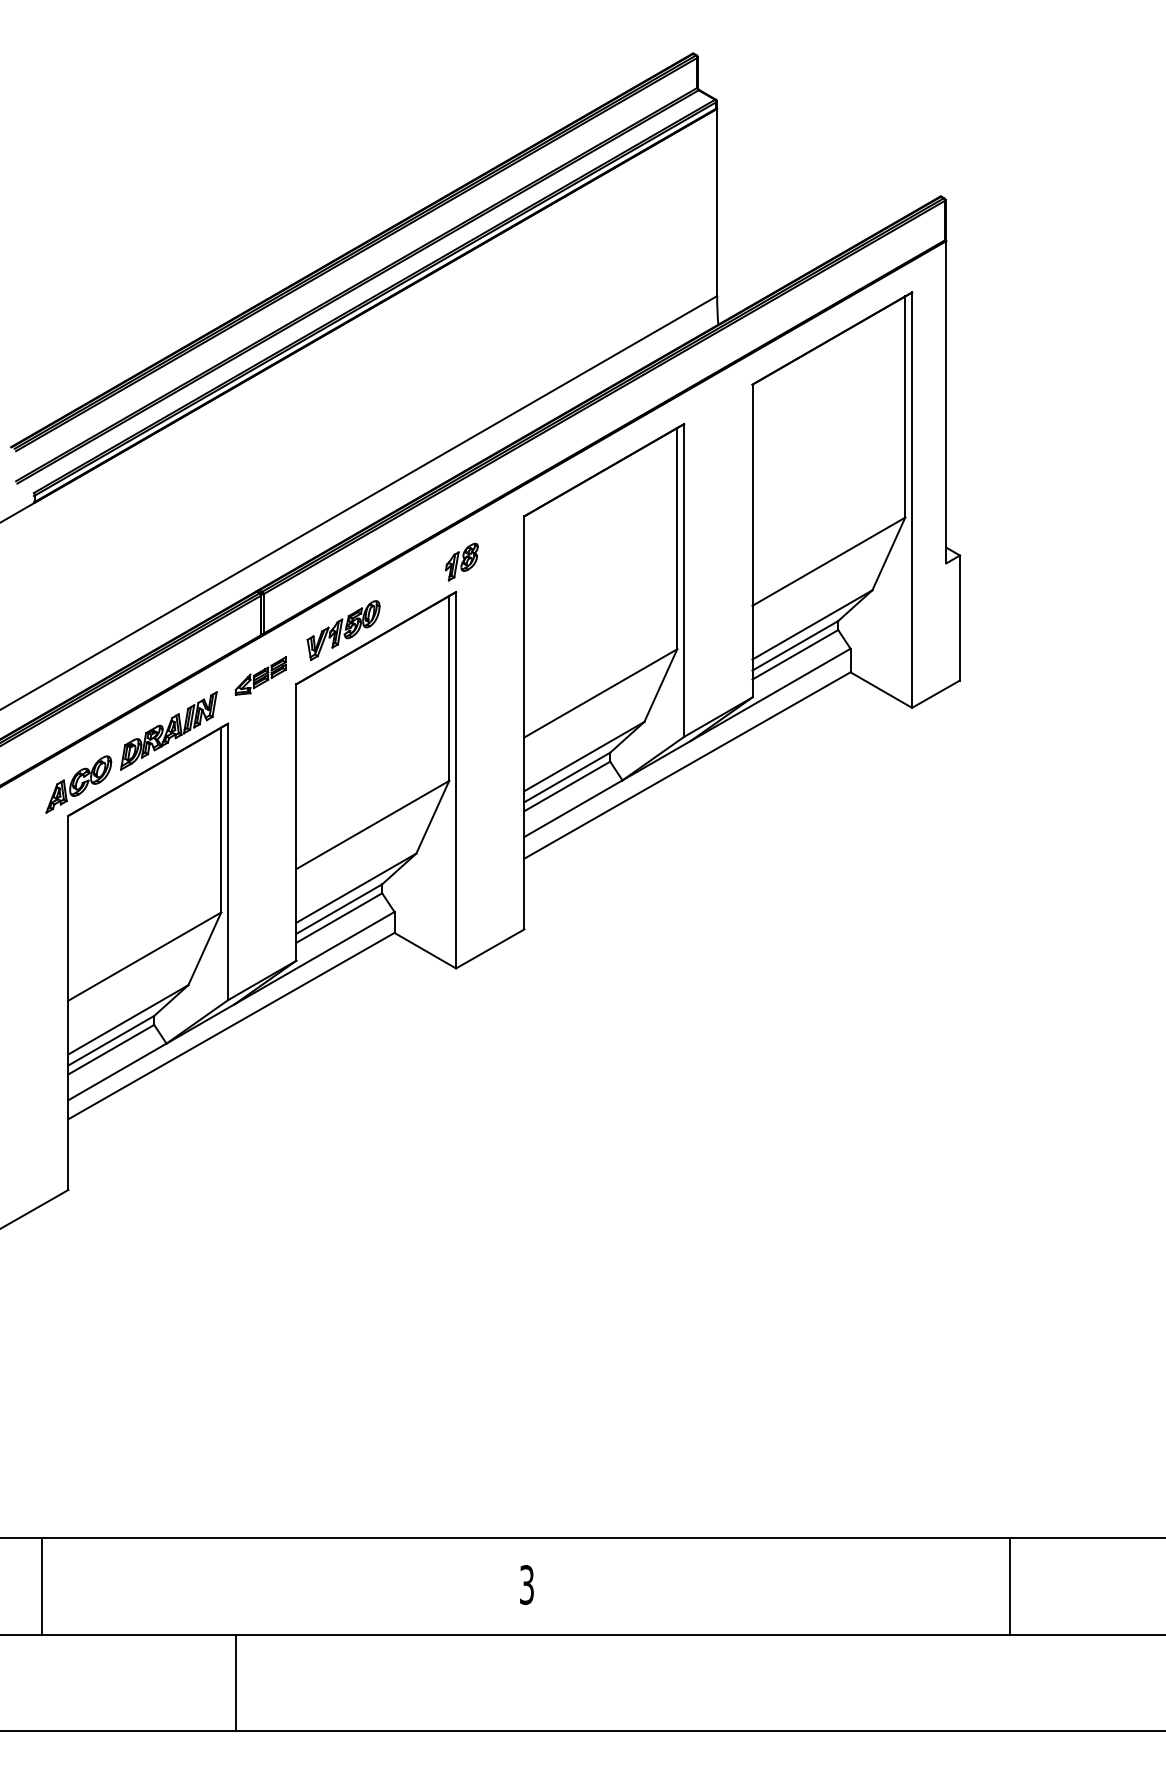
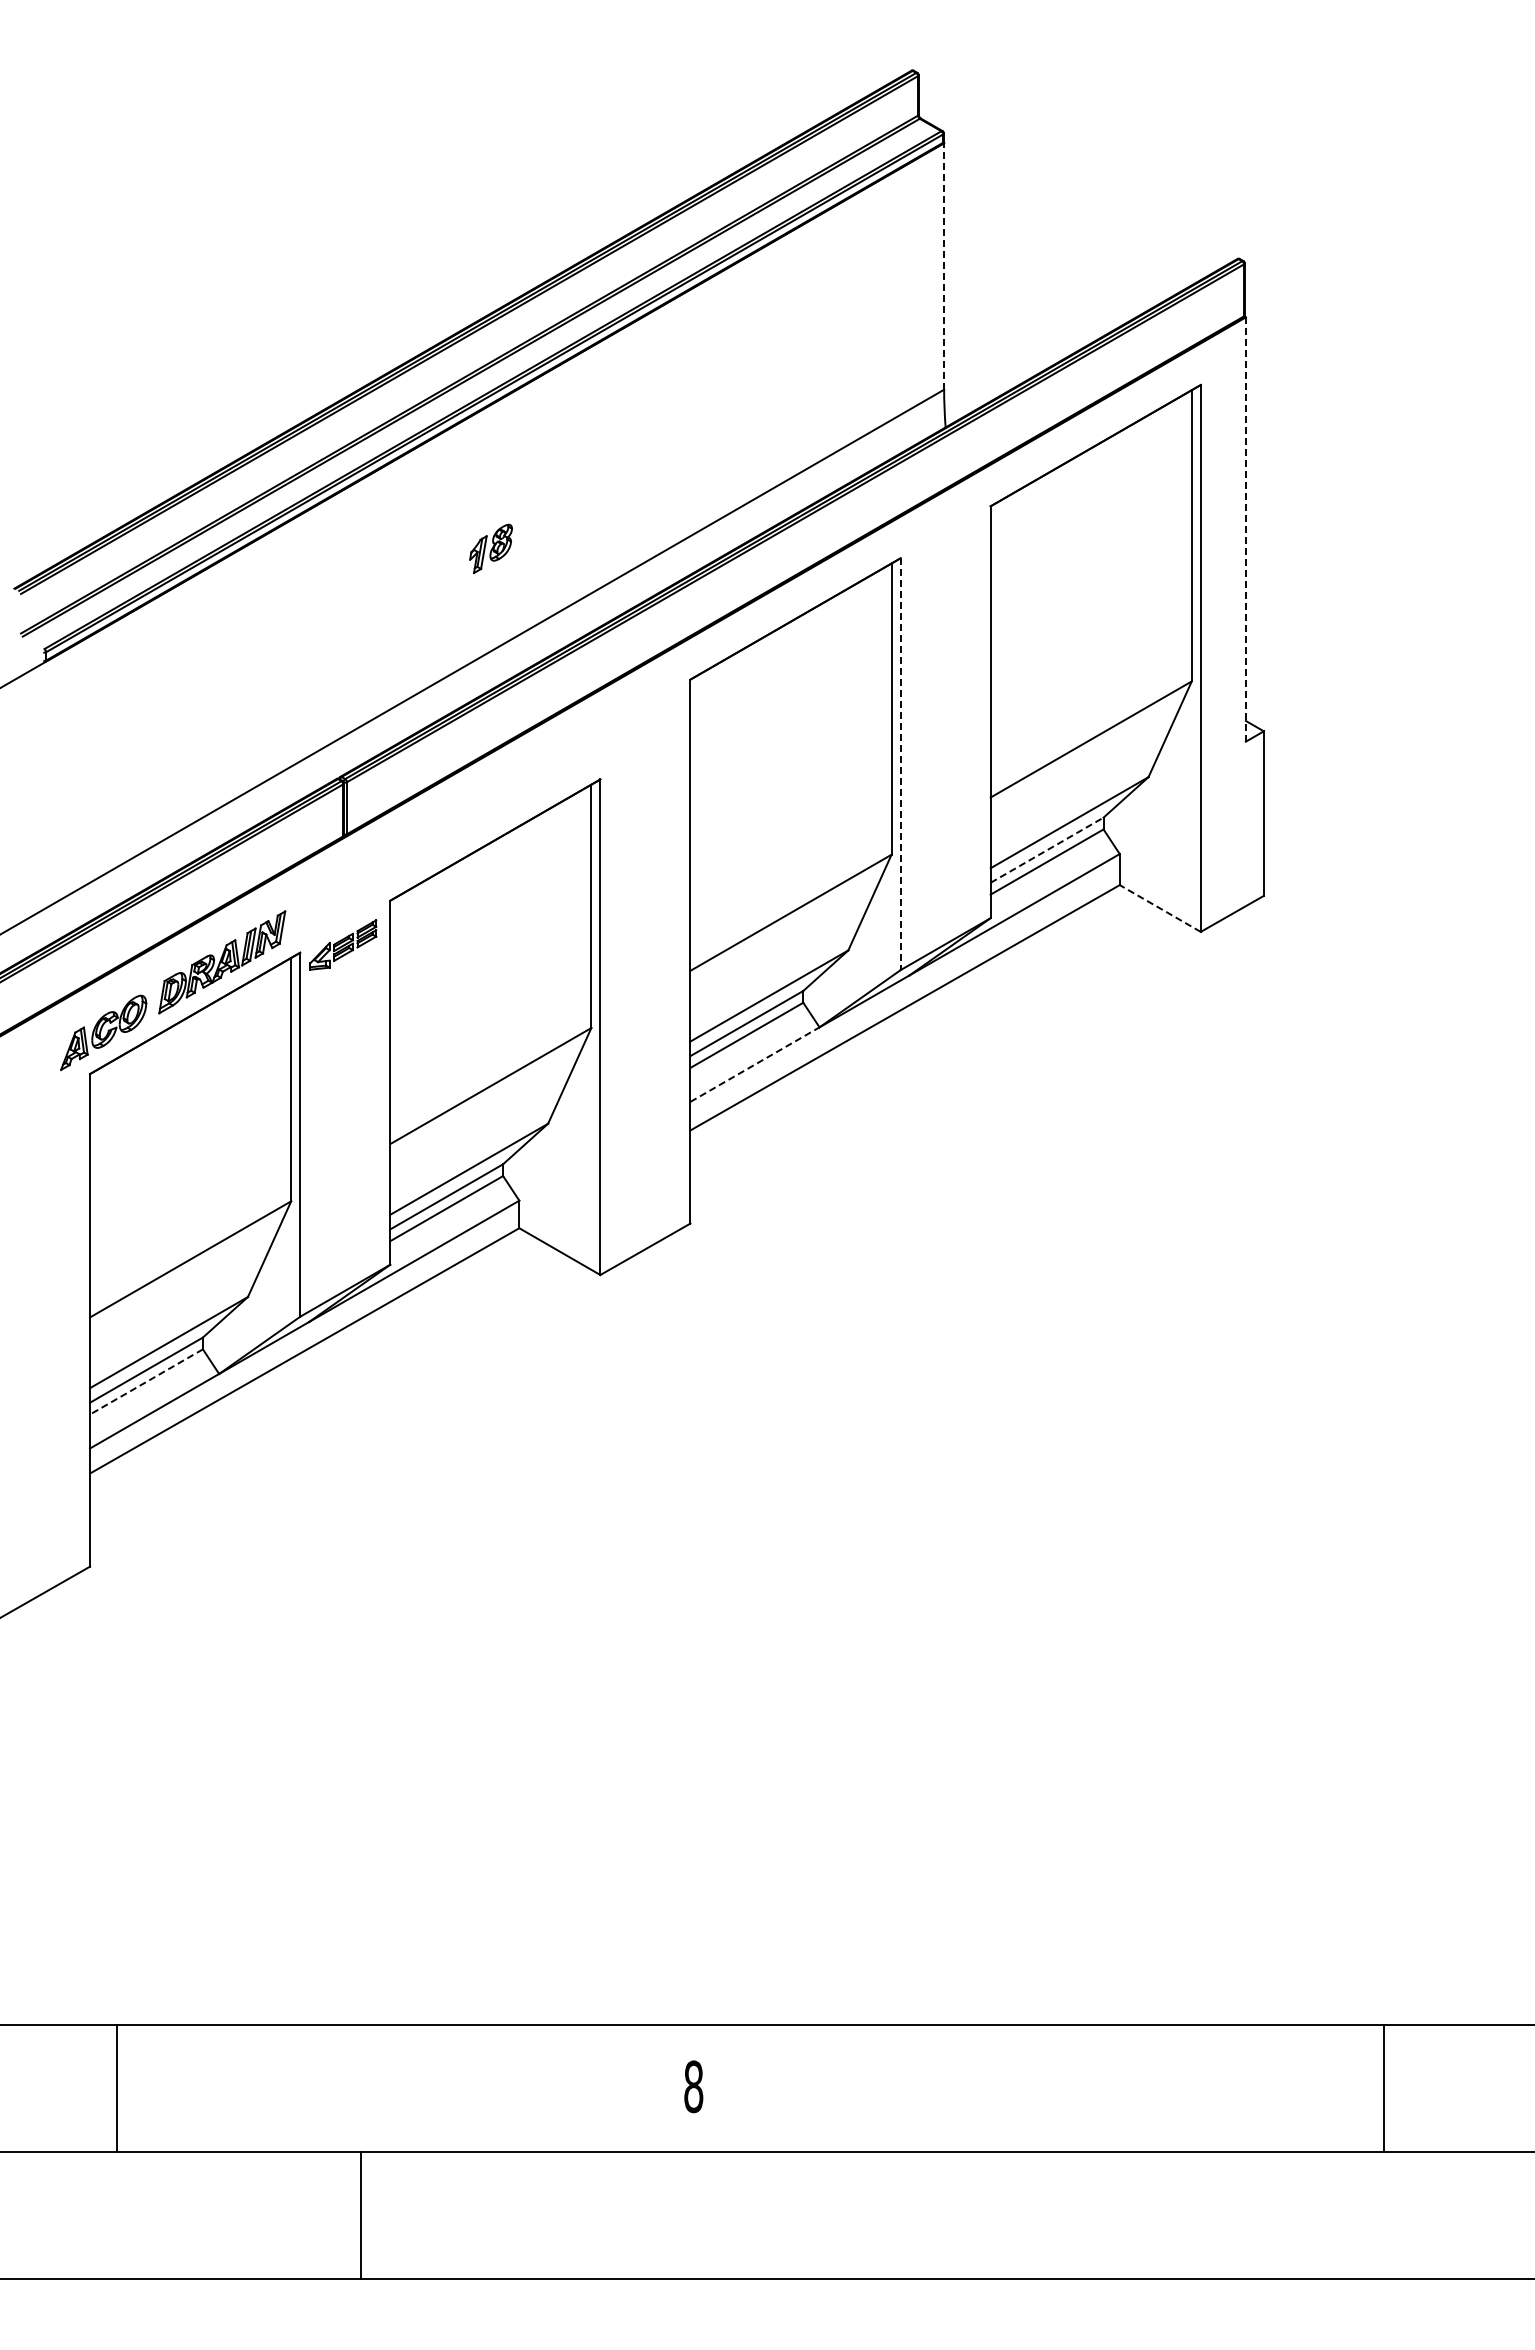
line: (717, 201) -> (944, 265), solid -> dashed
line: (946, 402) -> (1245, 529), solid -> dashed
part: (462, 561) -> (491, 548), moved
line: (684, 580) -> (900, 764), solid -> dashed
part: (343, 630) -> (452, 829), removed
line: (795, 645) -> (1047, 849), solid -> dashed
part: (260, 675) -> (343, 944), moved
line: (881, 690) -> (1160, 908), solid -> dashed
line: (573, 808) -> (755, 1064), solid -> dashed
line: (111, 1050) -> (146, 1382), solid -> dashed
text: (526, 1584) -> (693, 2086), 3 -> 8
line: (42, 1586) -> (116, 2088), moved
line: (1009, 1586) -> (1383, 2088), moved
line: (235, 1682) -> (360, 2215), moved

